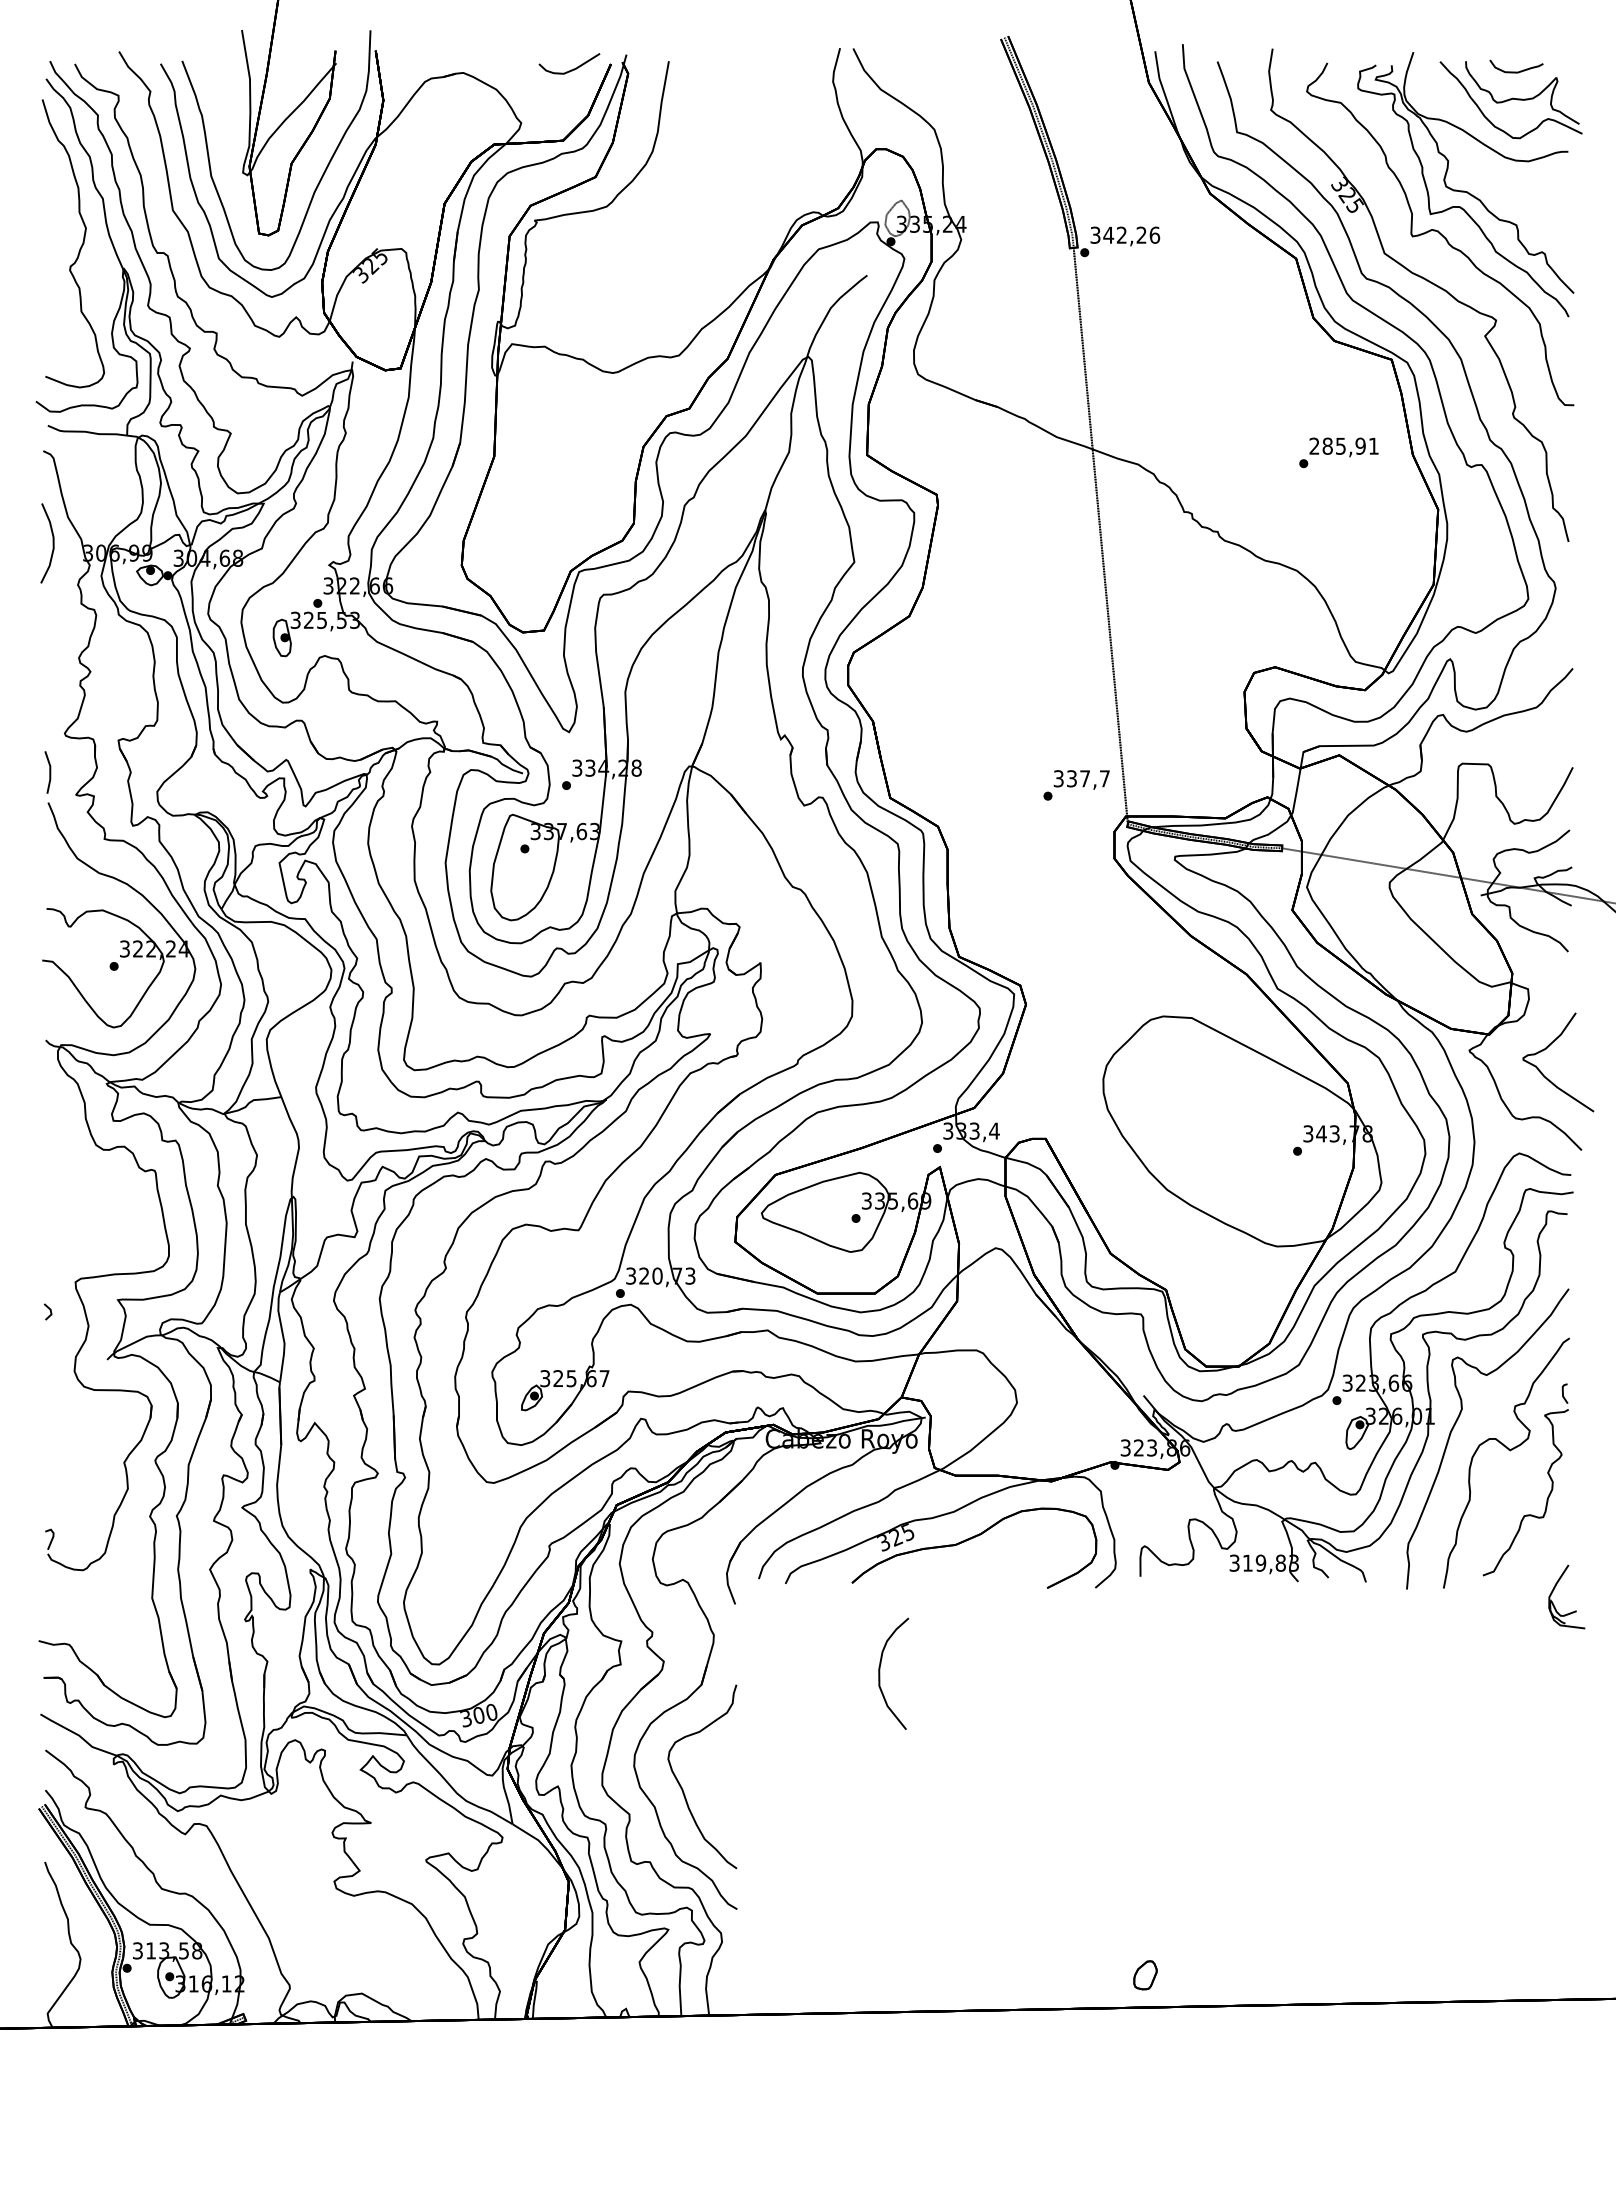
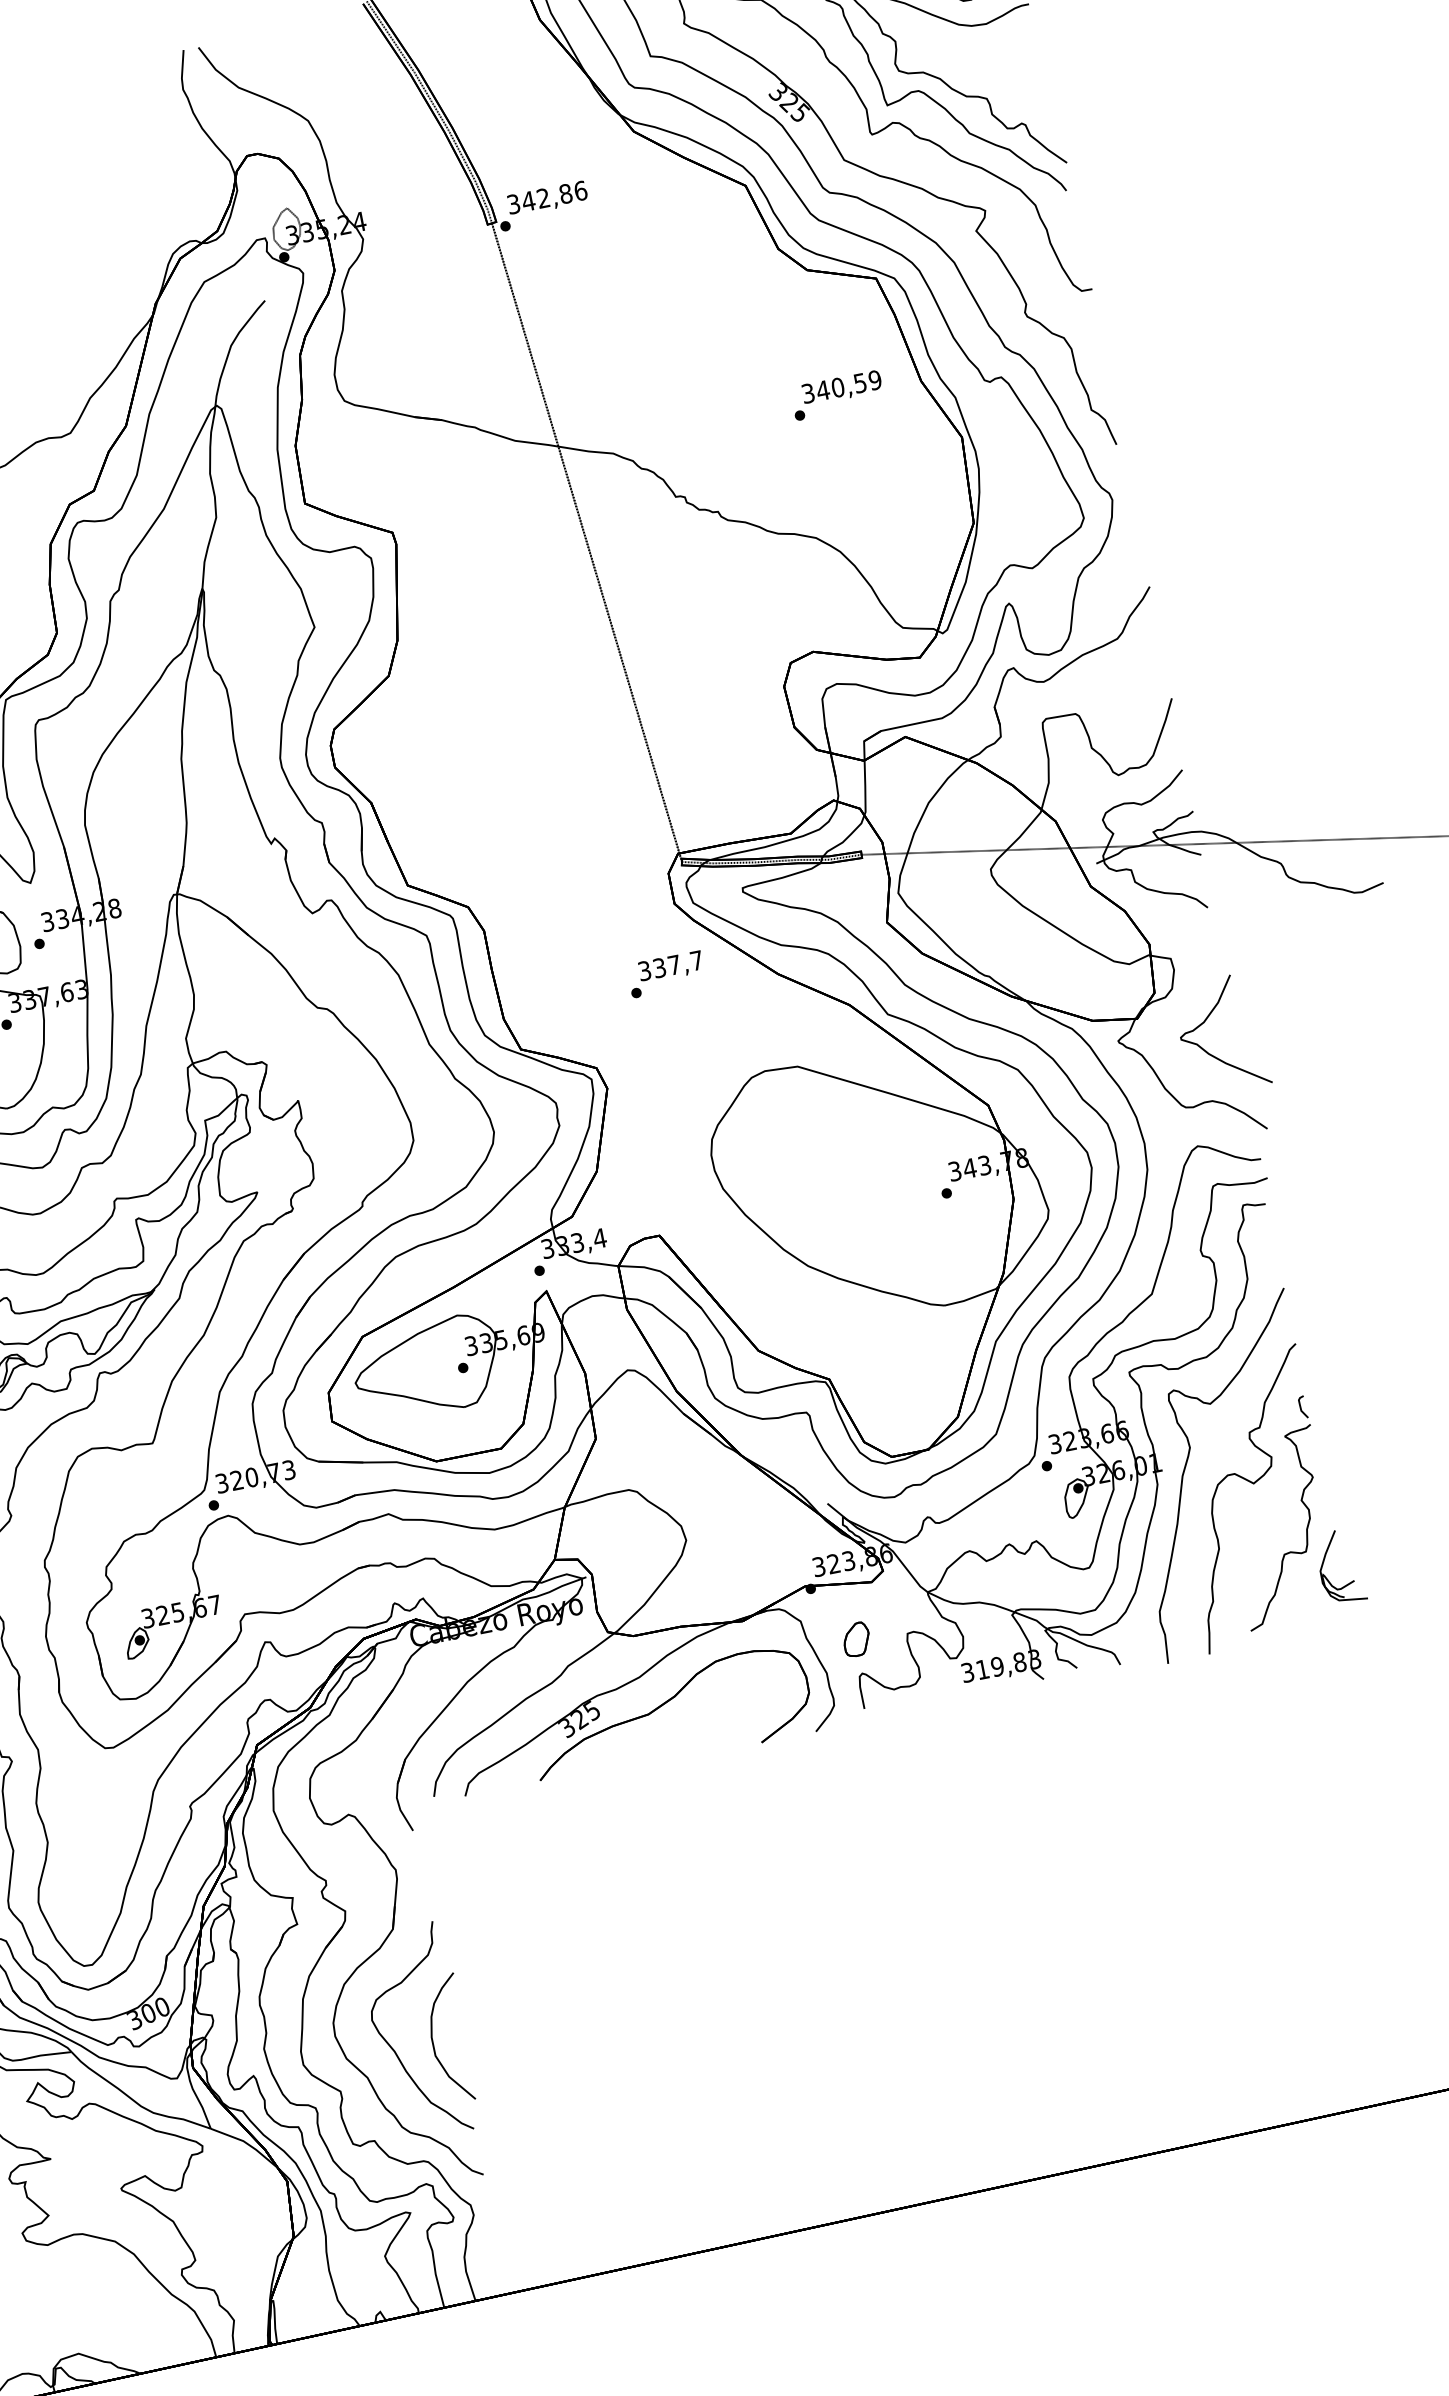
text: (1141, 234) -> (565, 193), 342,26 -> 342,86
text: (1343, 445) -> (840, 386), 285,91 -> 340,59
text: (1076, 785) -> (666, 974), moved
part: (1554, 1604) -> (1327, 1578), moved
part: (880, 1673) -> (433, 2041), moved
part: (1145, 1975) -> (856, 1639), moved

